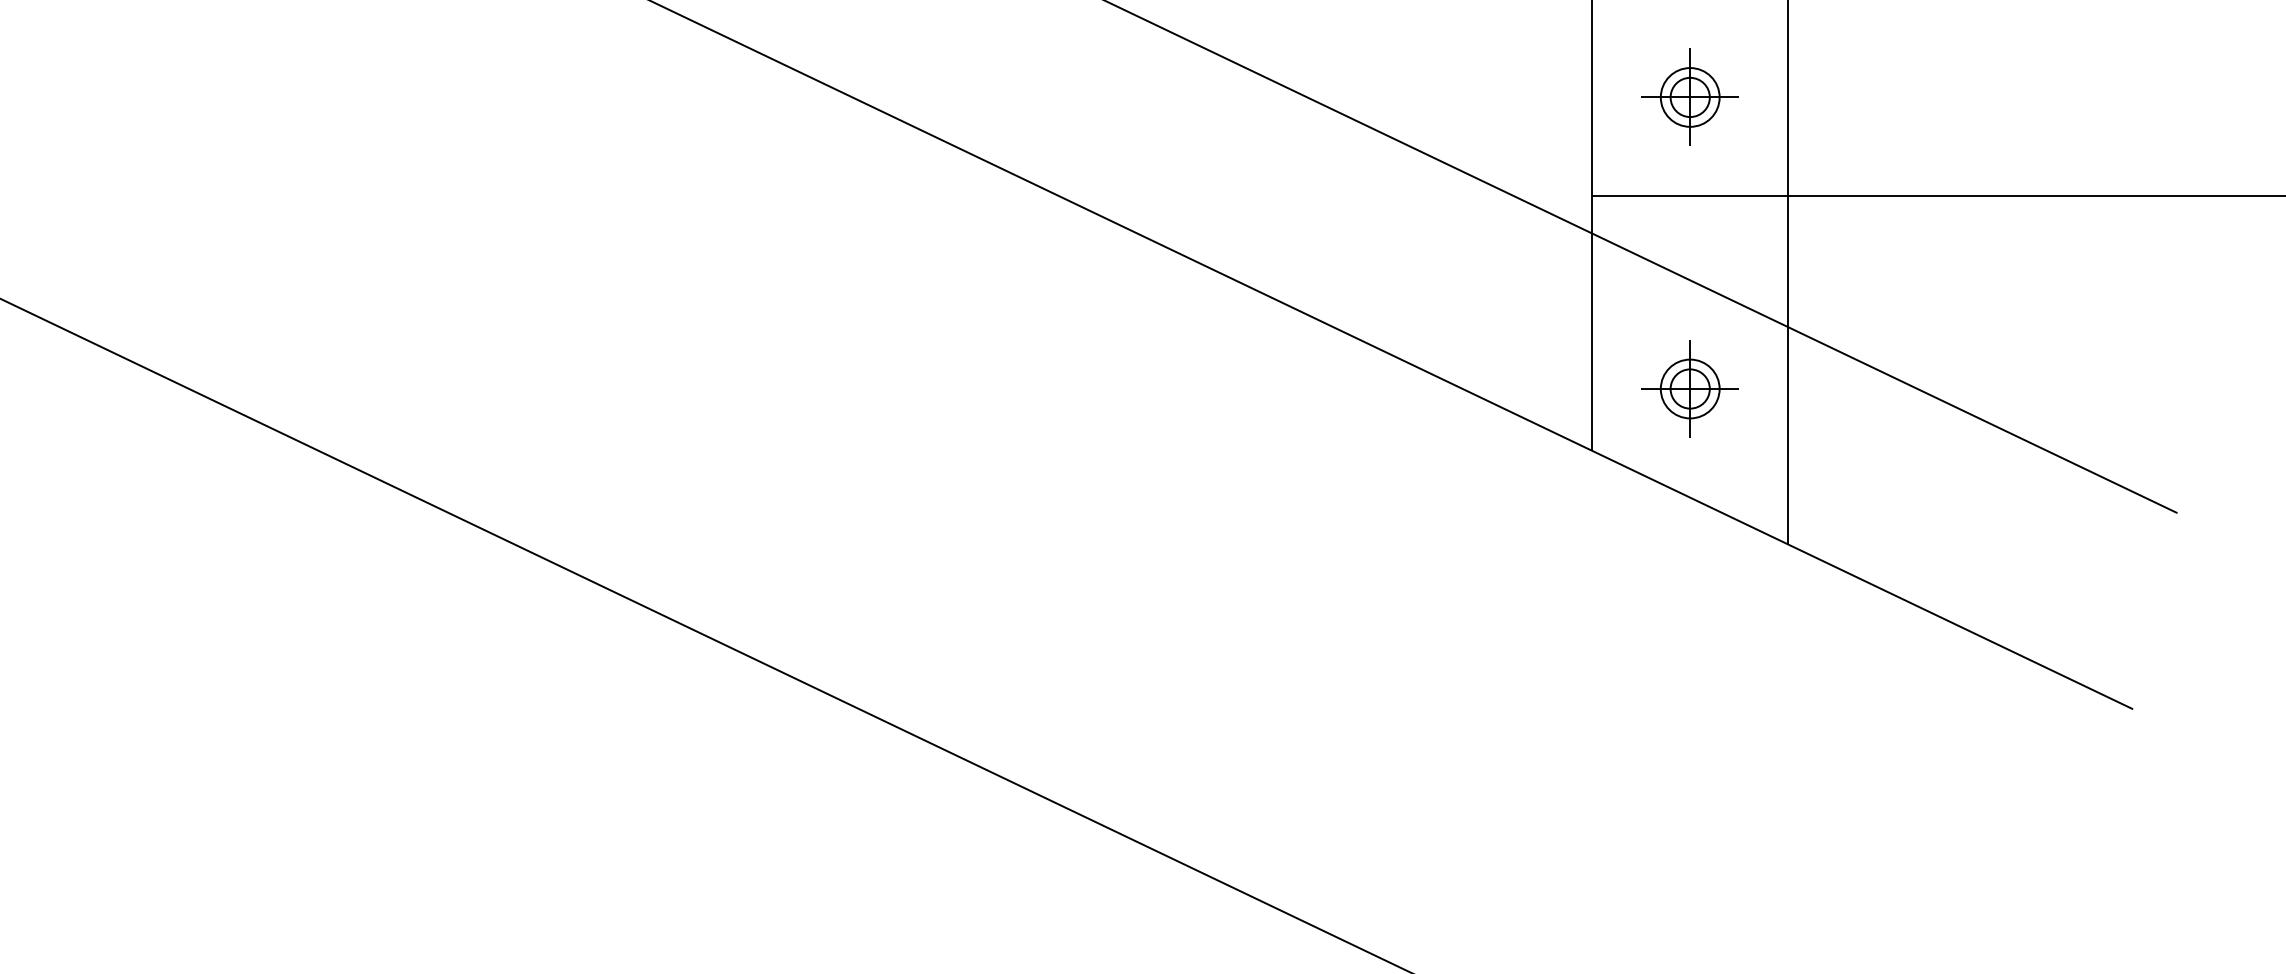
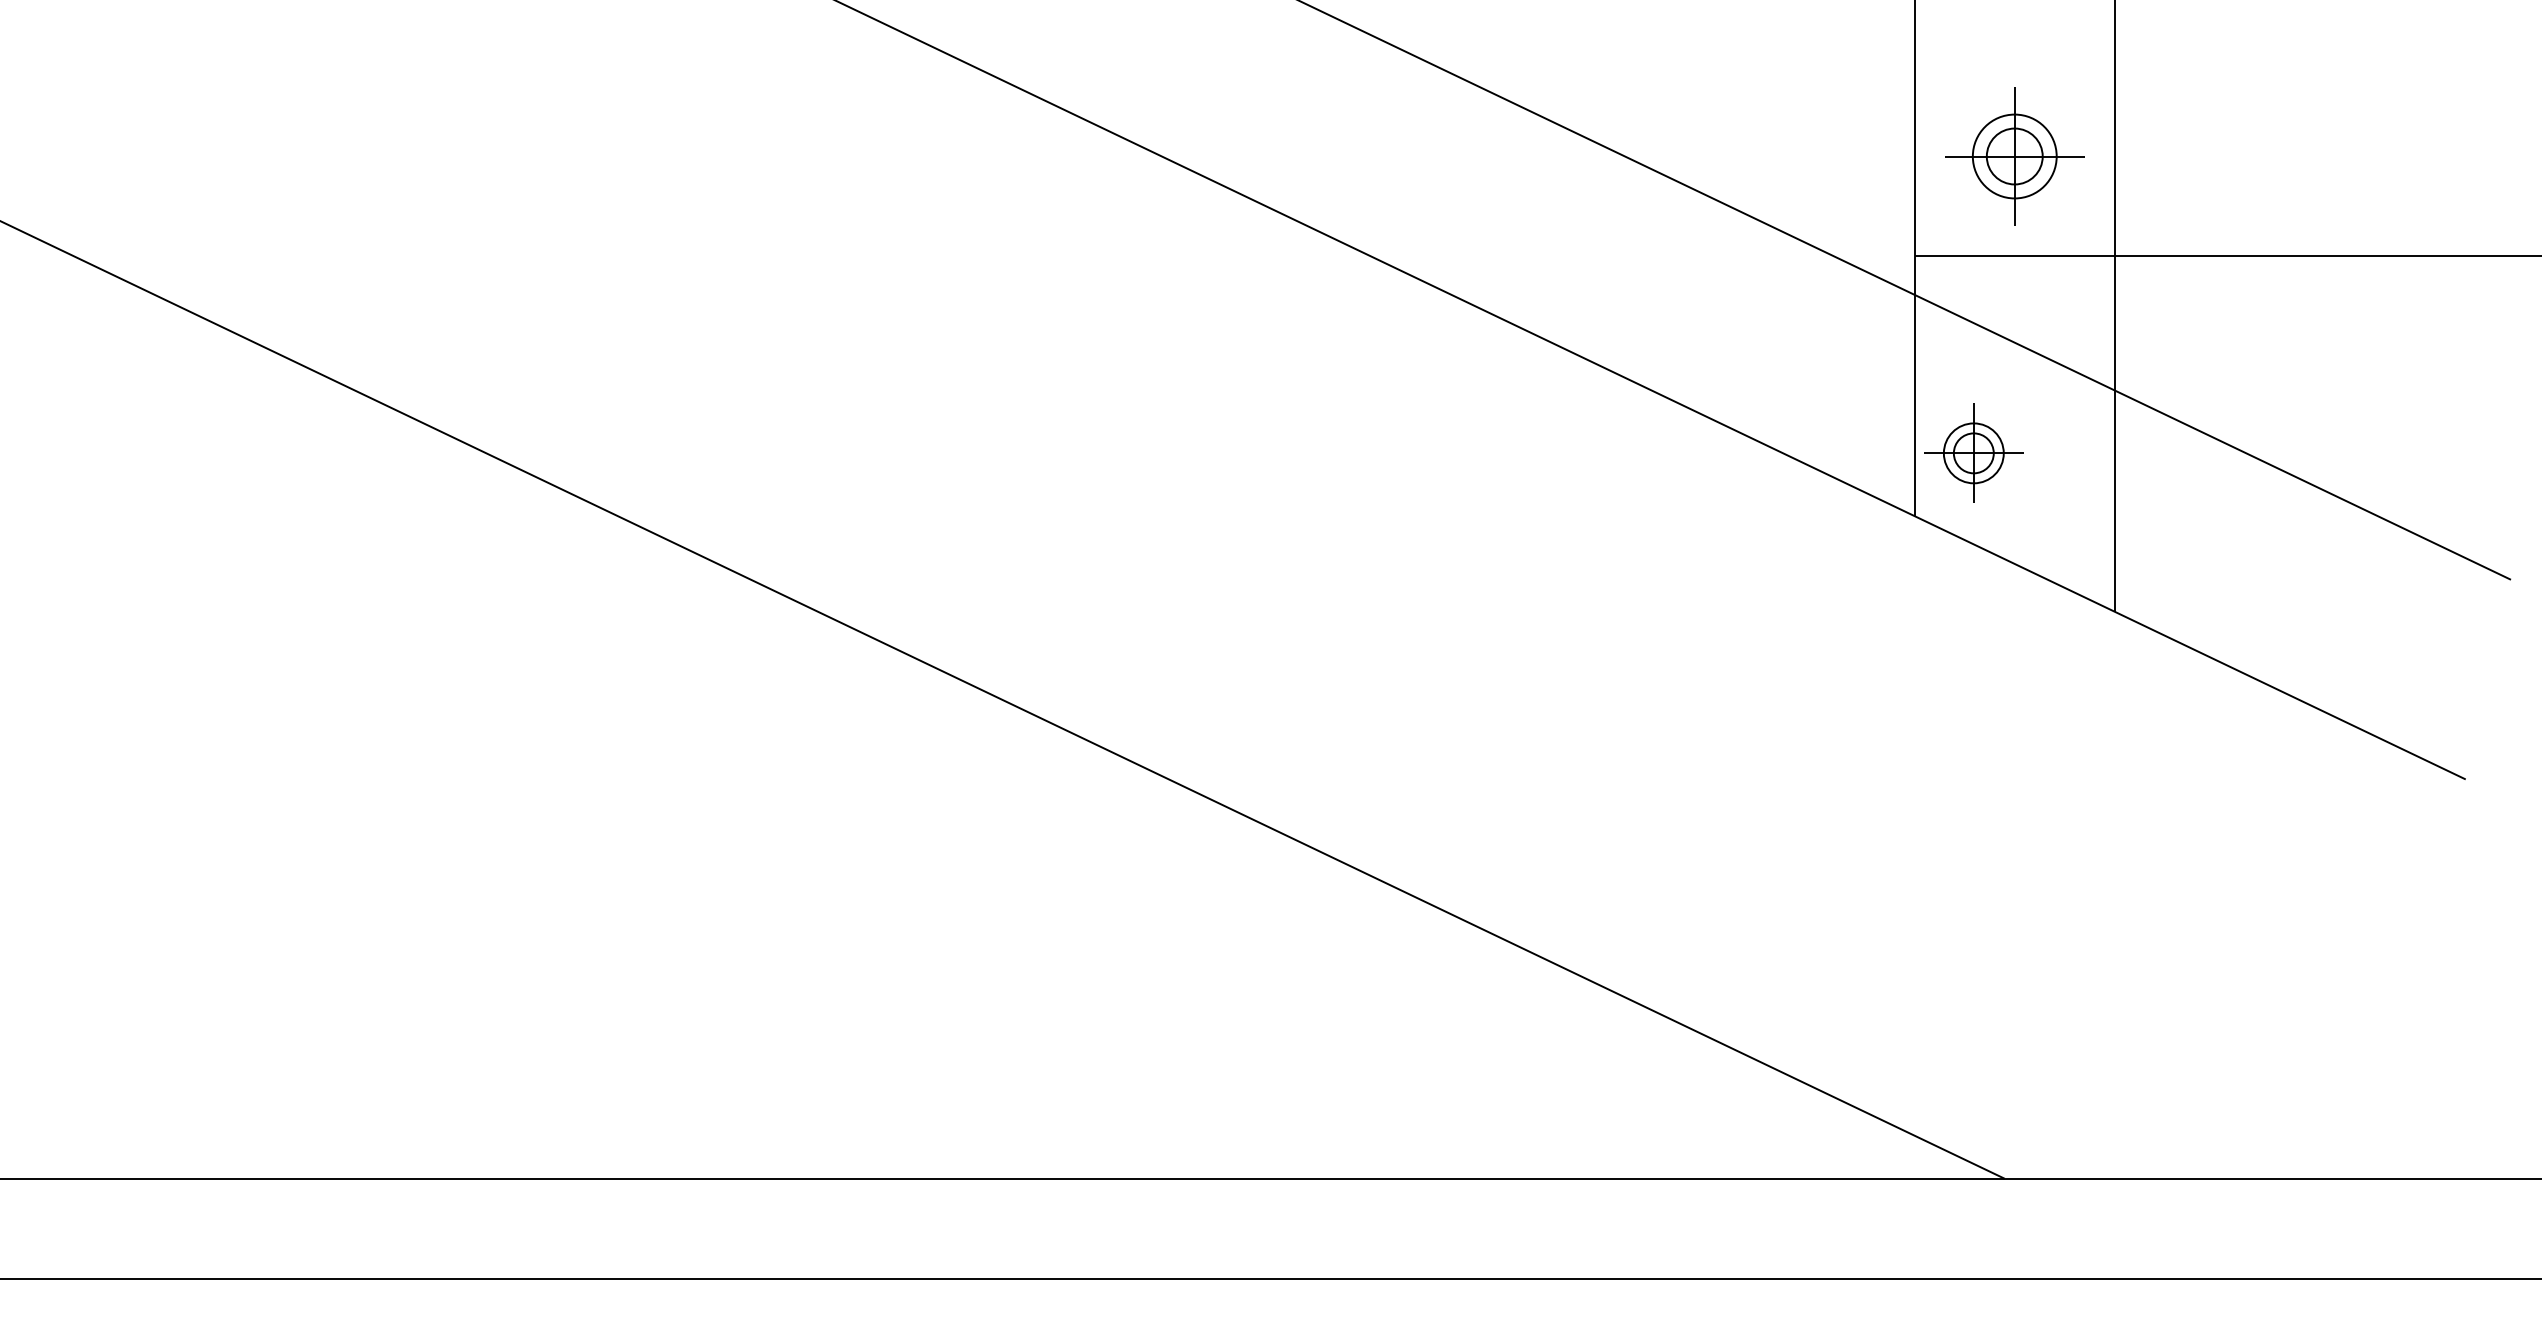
part: (1689, 97) -> (2014, 156), size x1.4
part: (1689, 388) -> (1973, 452), moved

